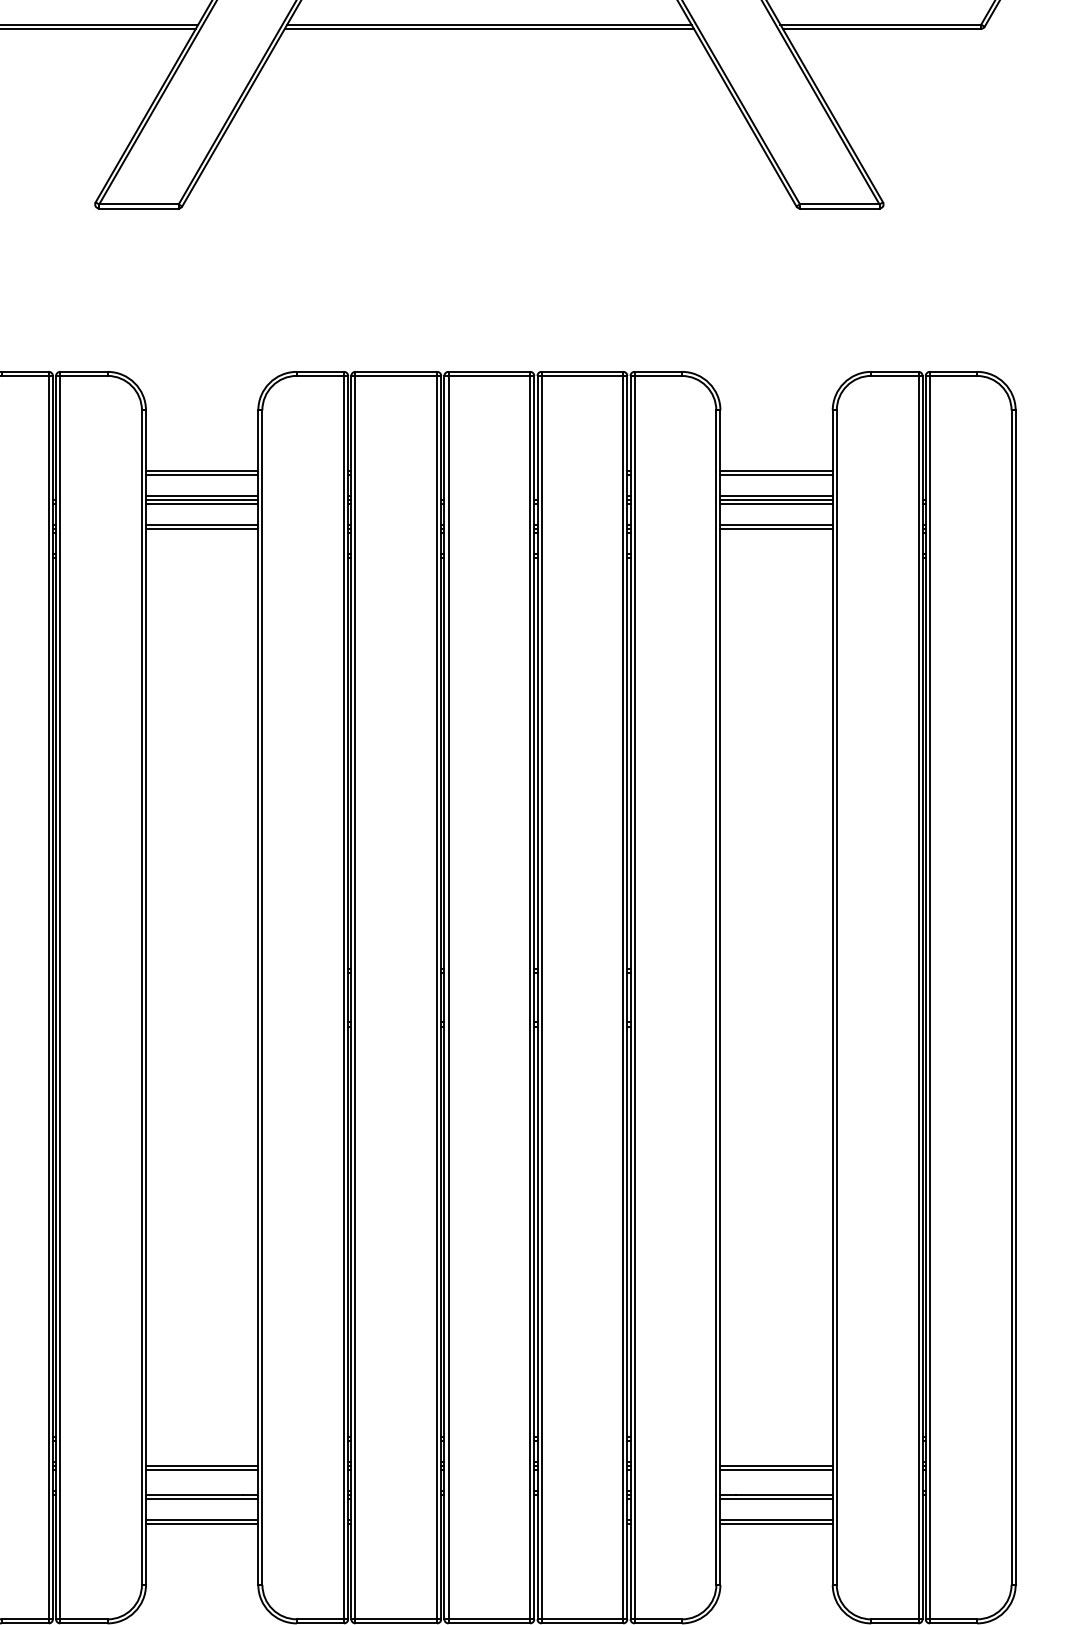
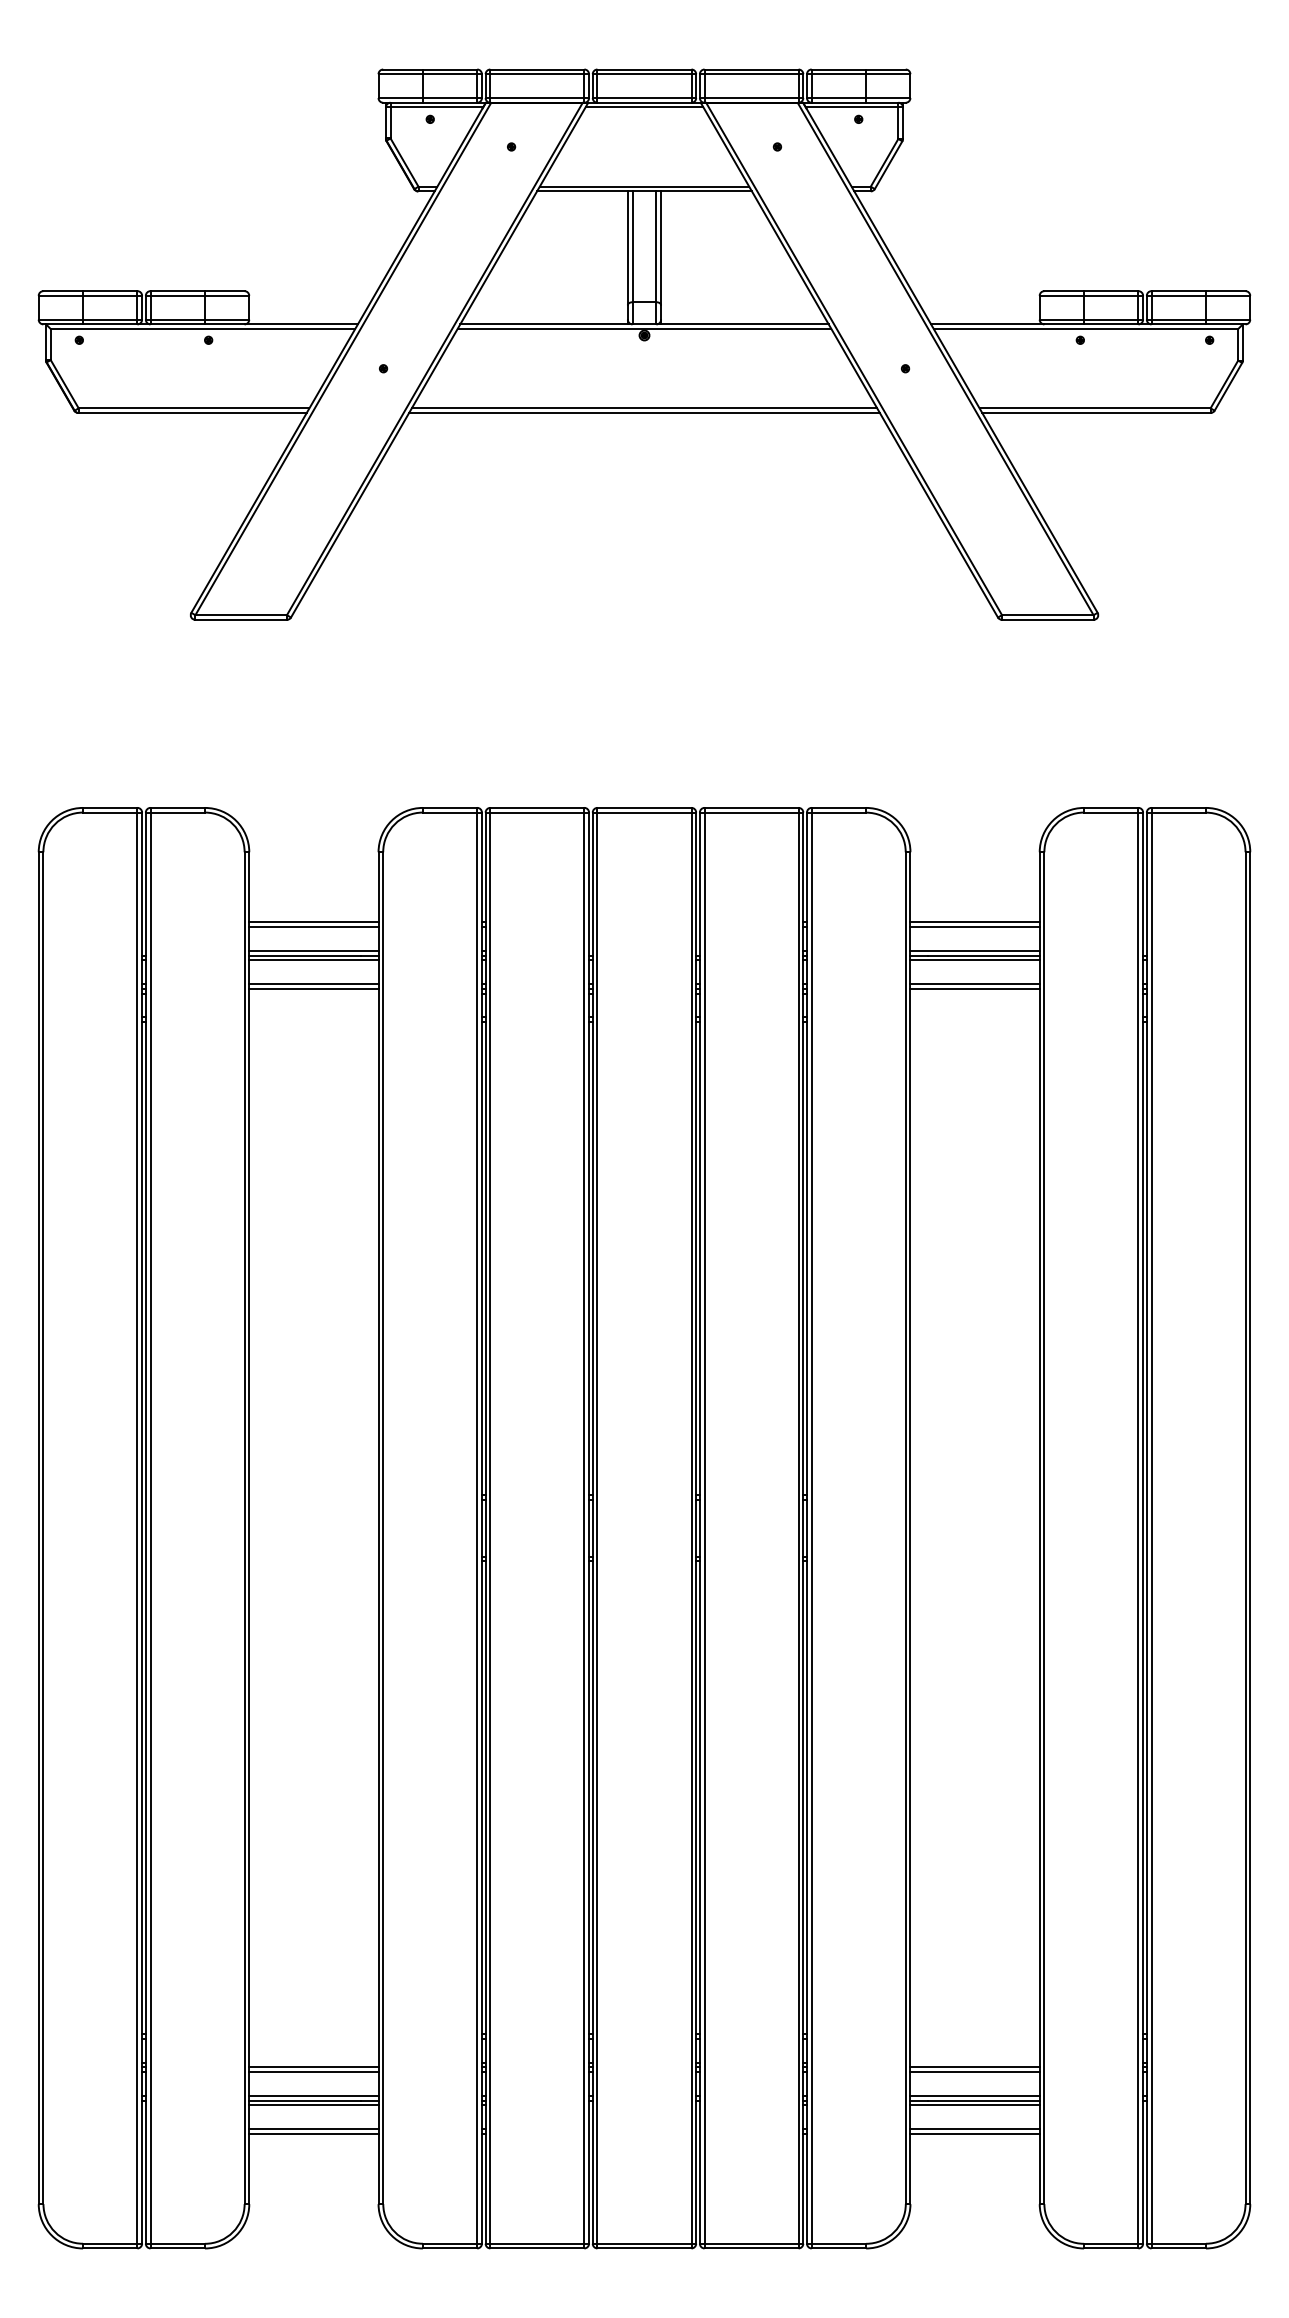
line: (201, 1491) -> (313, 2096), added
line: (776, 1491) -> (974, 2096), added

